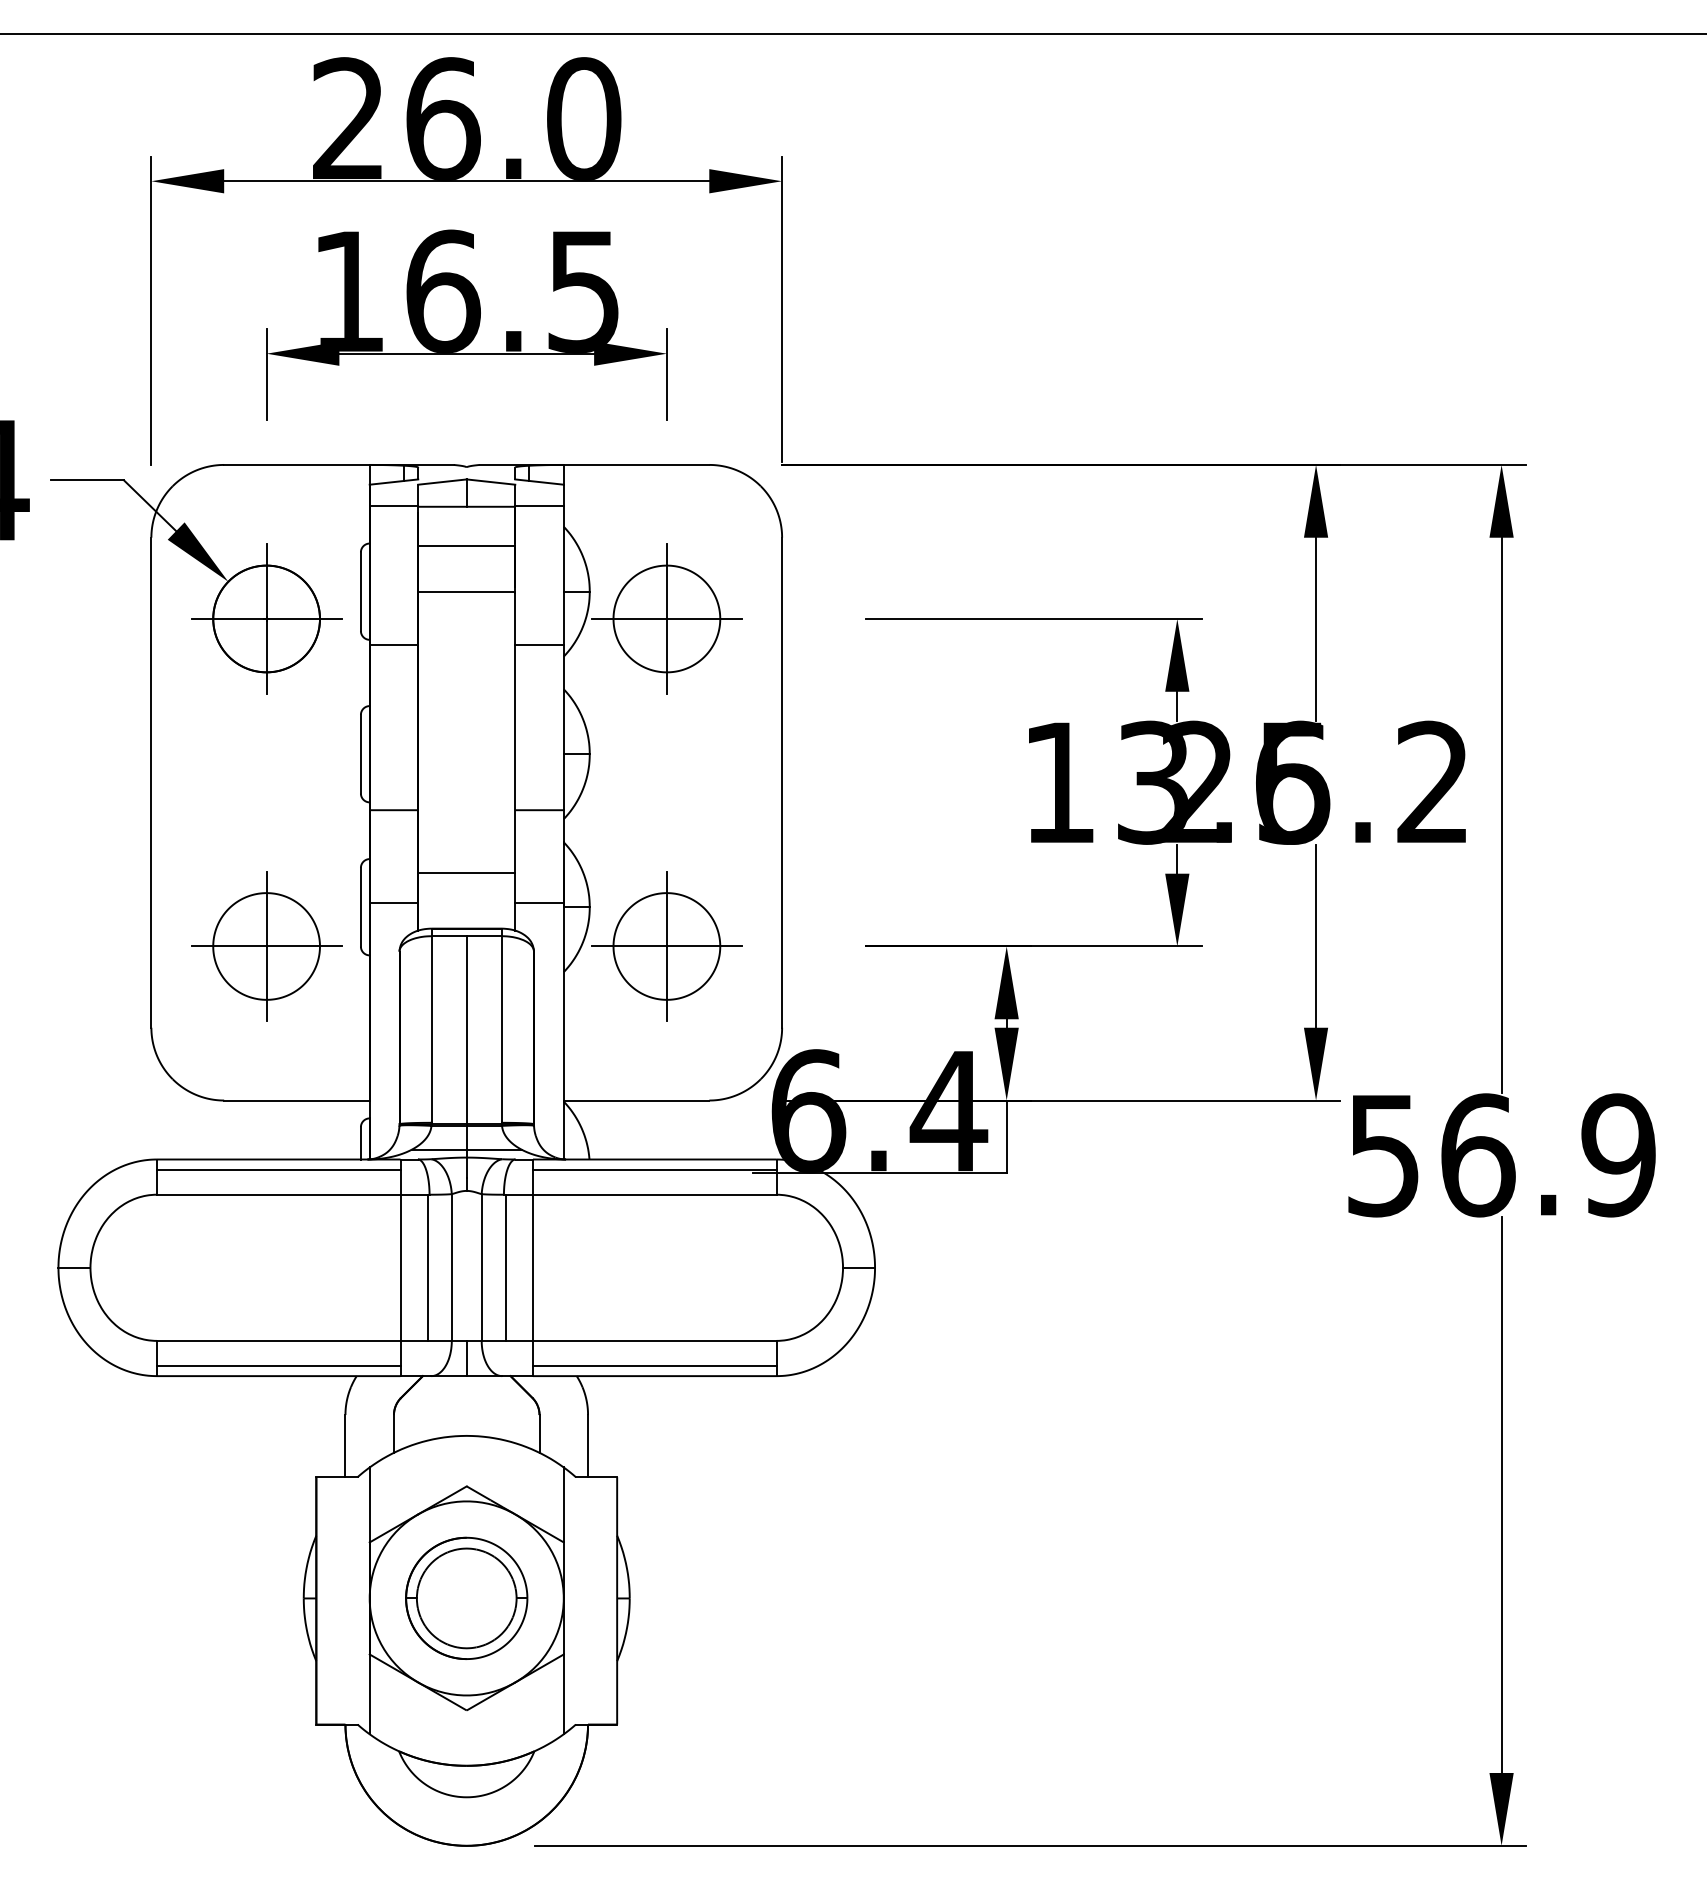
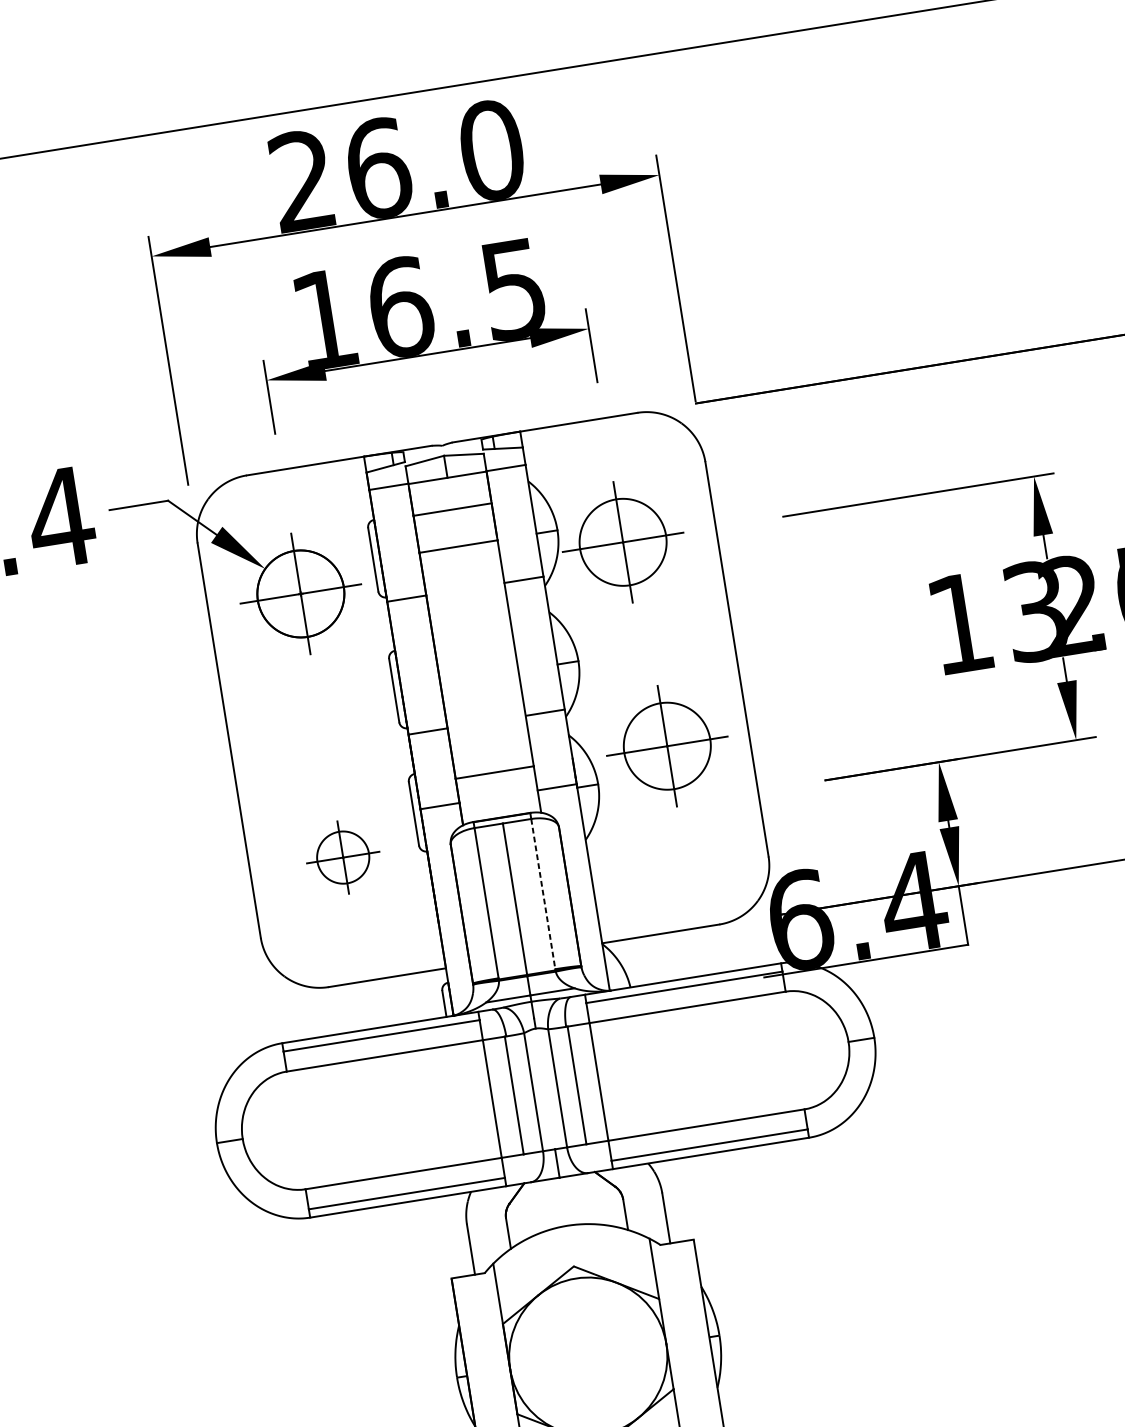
part: (266, 946) -> (343, 857), size x0.6
part: (666, 946) -> (667, 746), moved
line: (501, 1030) -> (543, 894), solid -> dashed
part: (466, 1597) -> (587, 1355), removed

